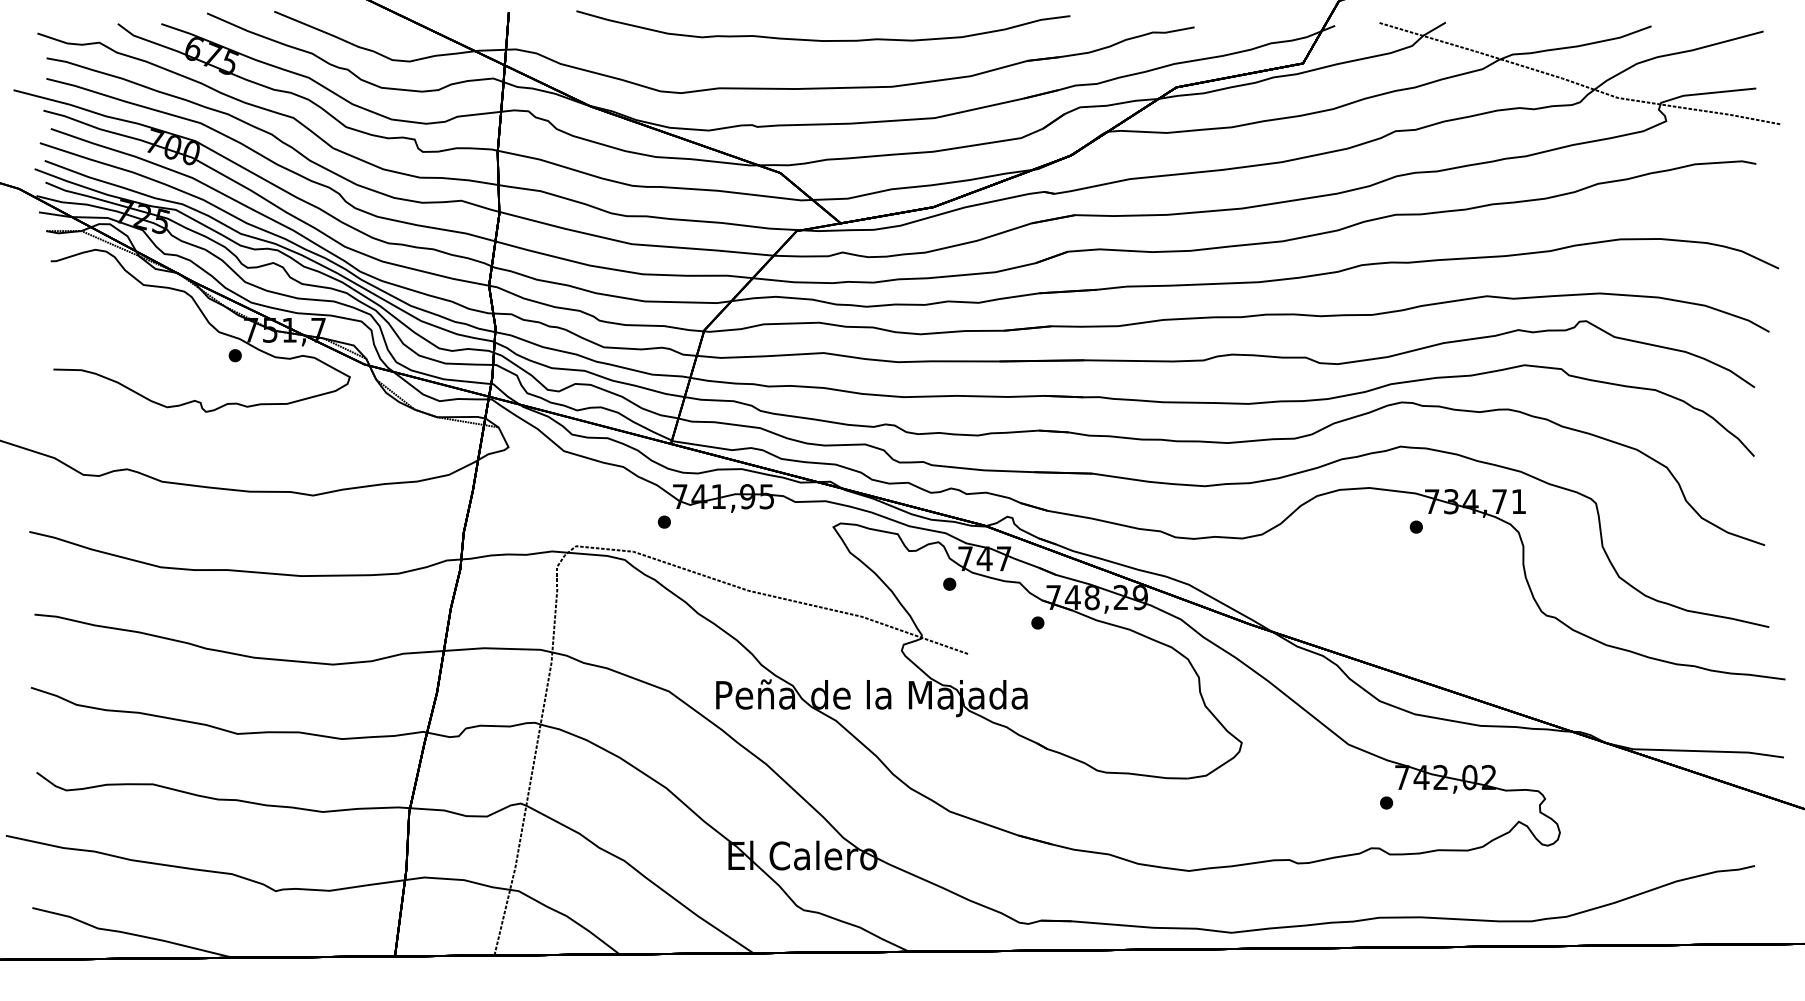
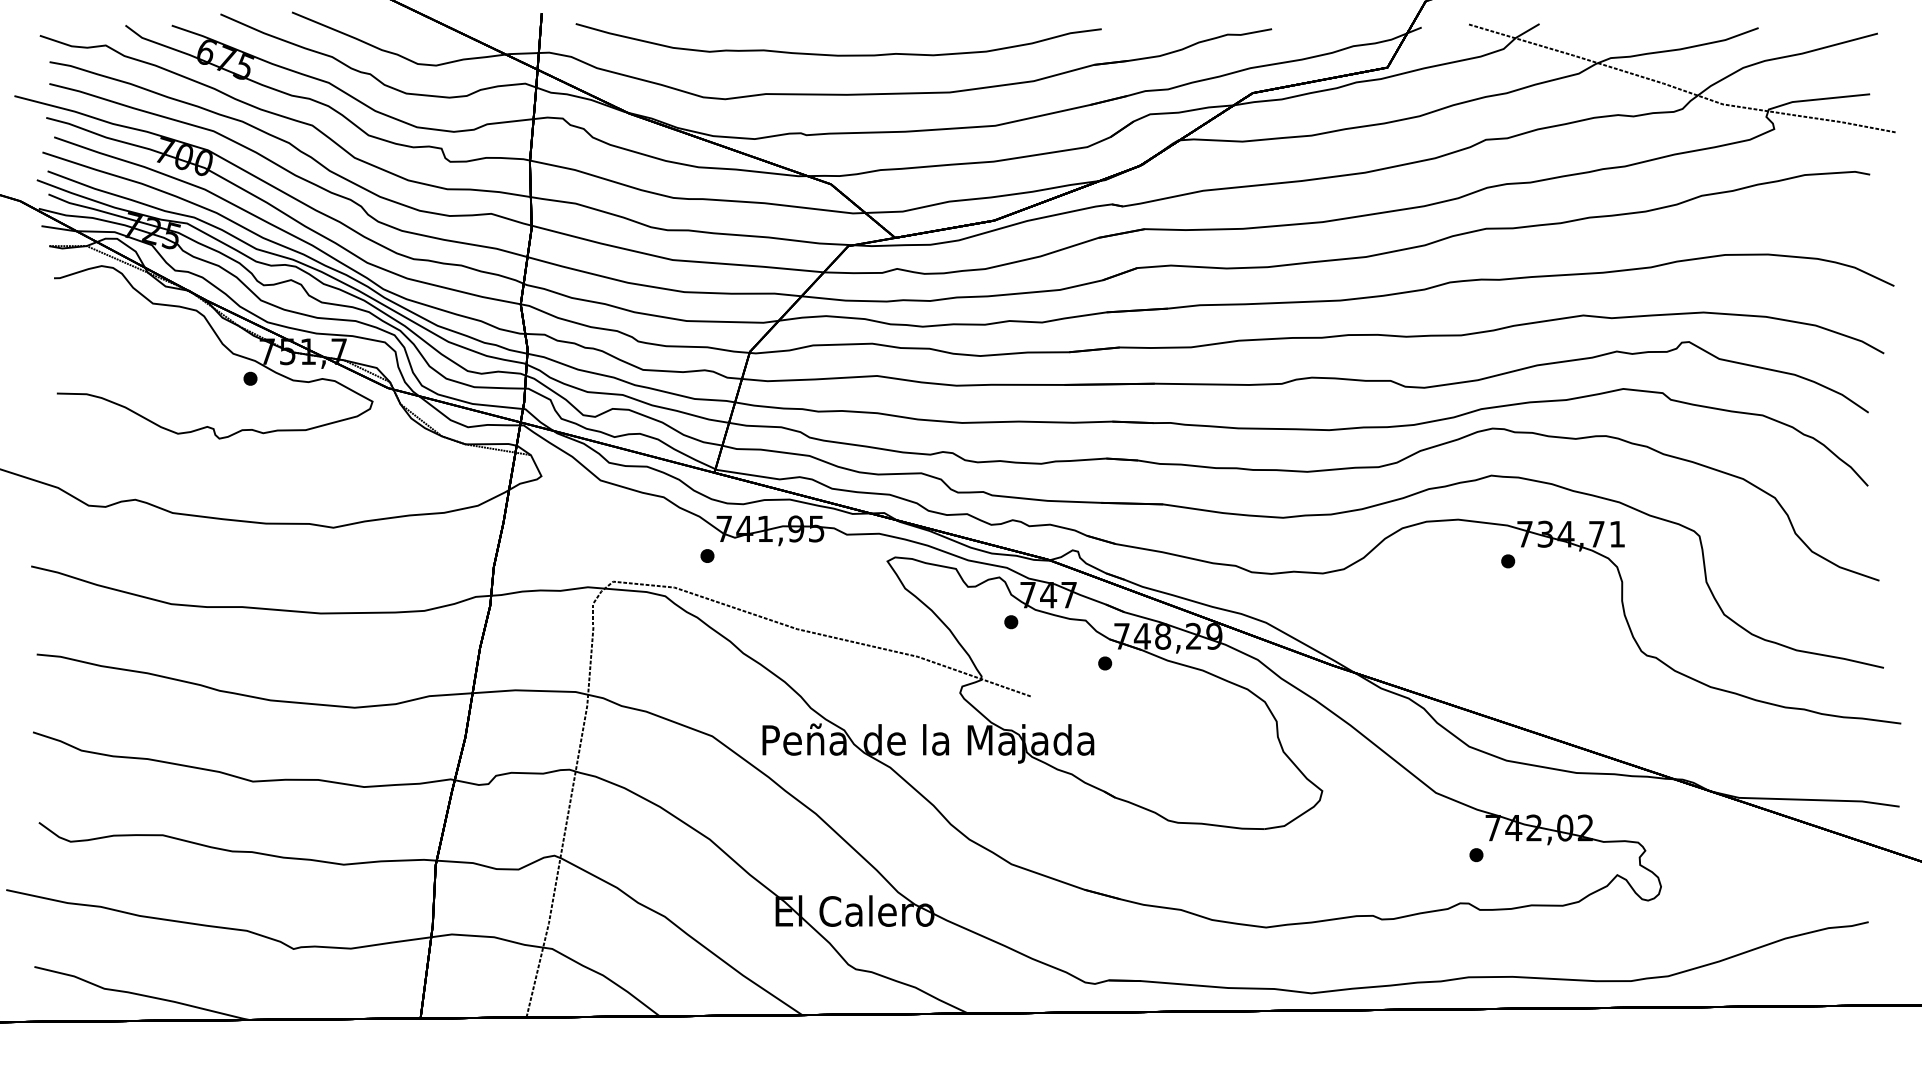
curve: (823, 39) -> (838, 54), moved

